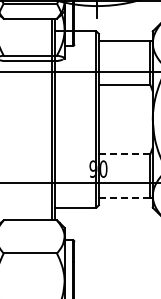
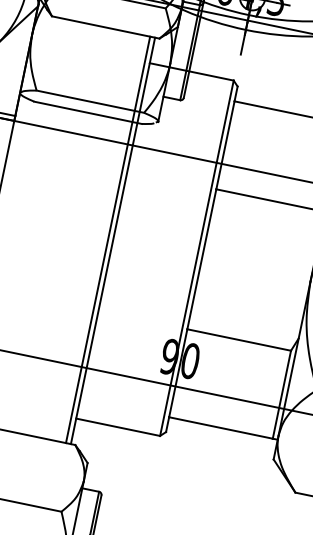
line: (124, 154) -> (238, 340), dashed -> solid
line: (124, 197) -> (220, 427), dashed -> solid

